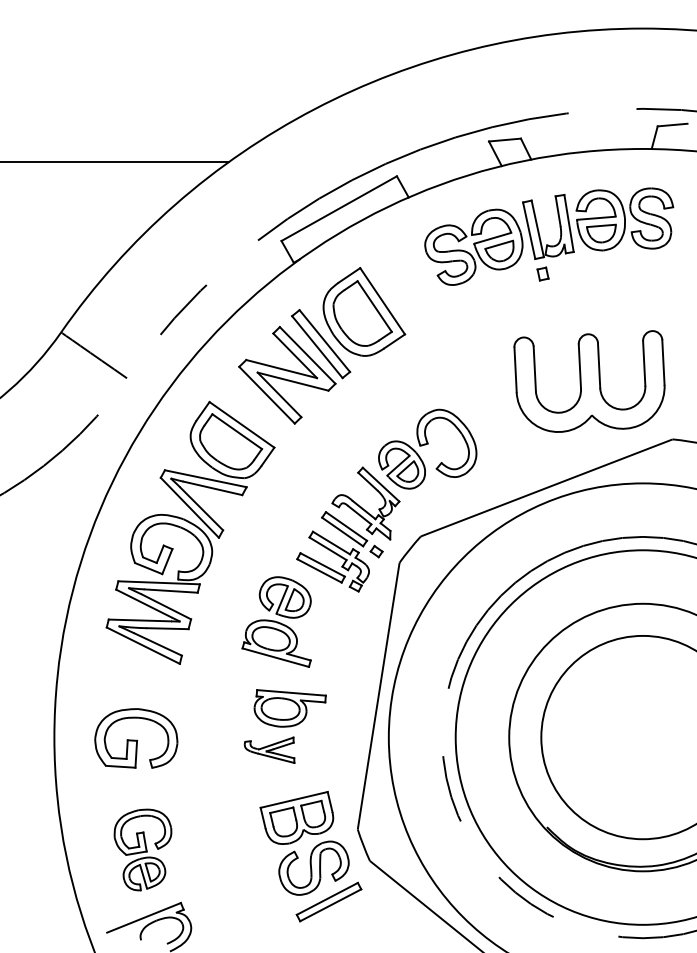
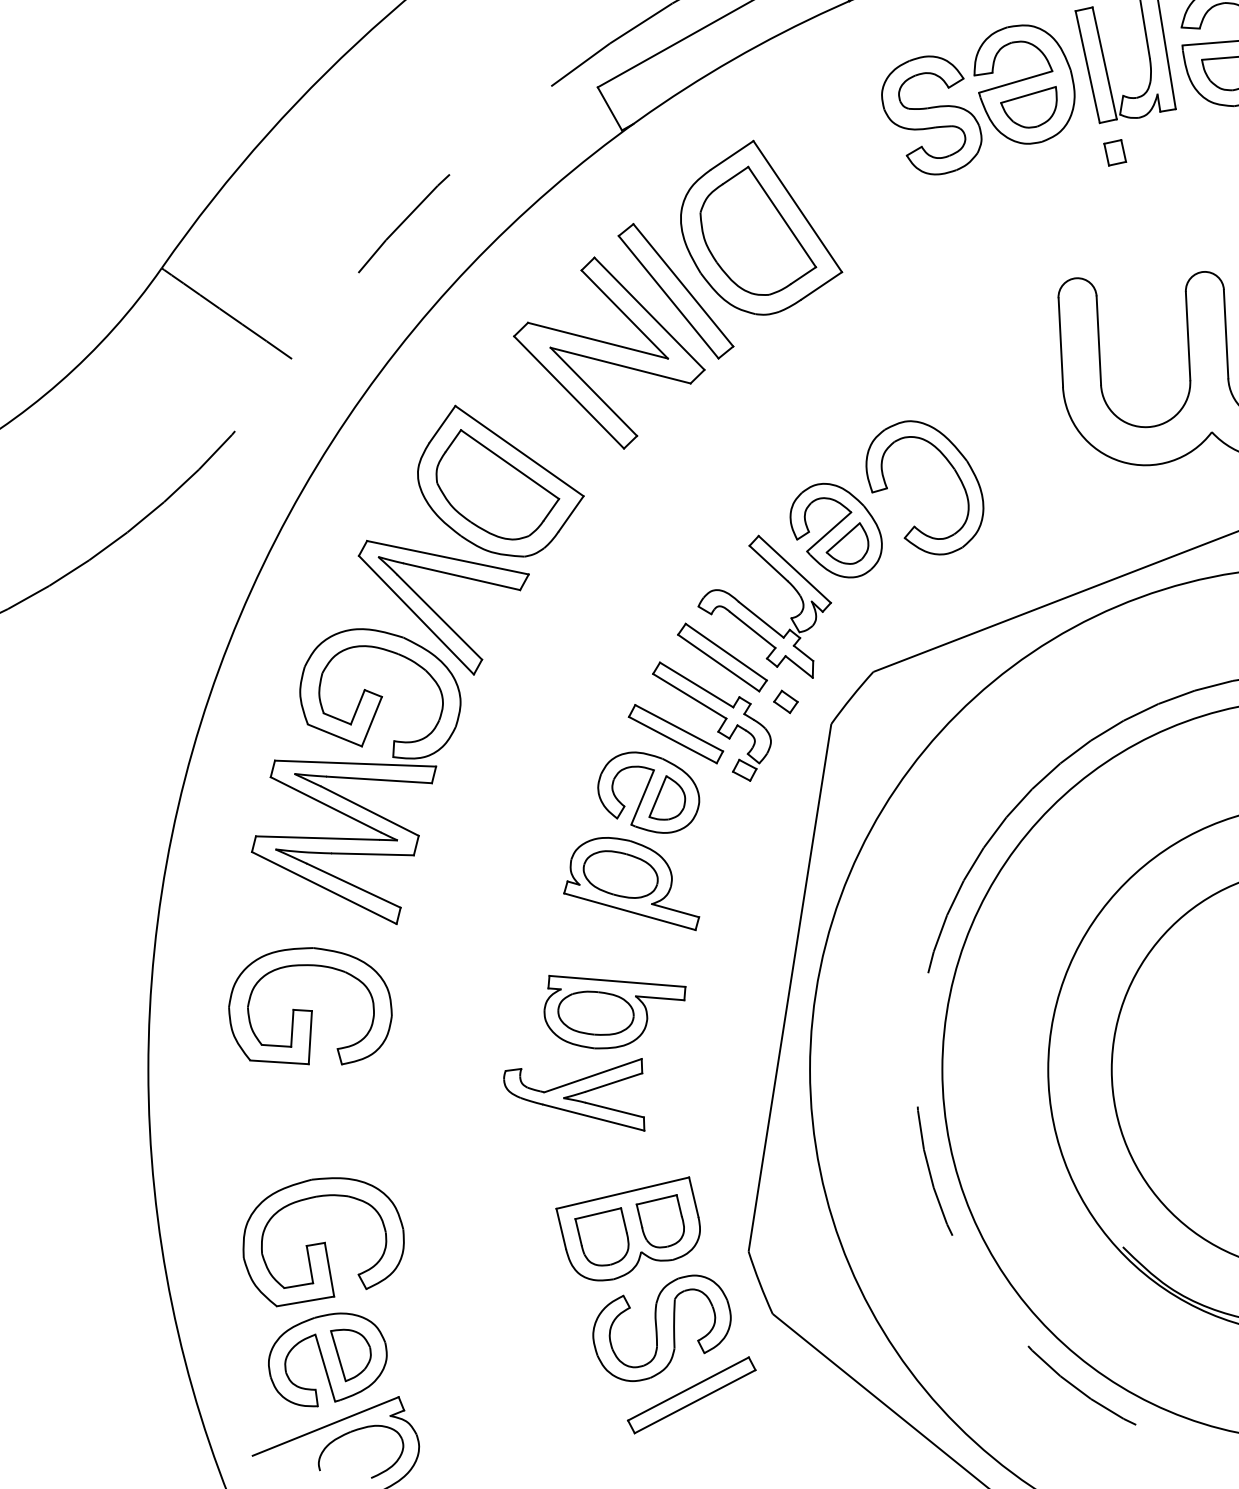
part: (276, 621) -> (631, 840), moved
part: (136, 738) -> (310, 1006), moved
part: (269, 750) -> (573, 1095), size x1.43
part: (142, 849) -> (322, 1291), size x1.43

